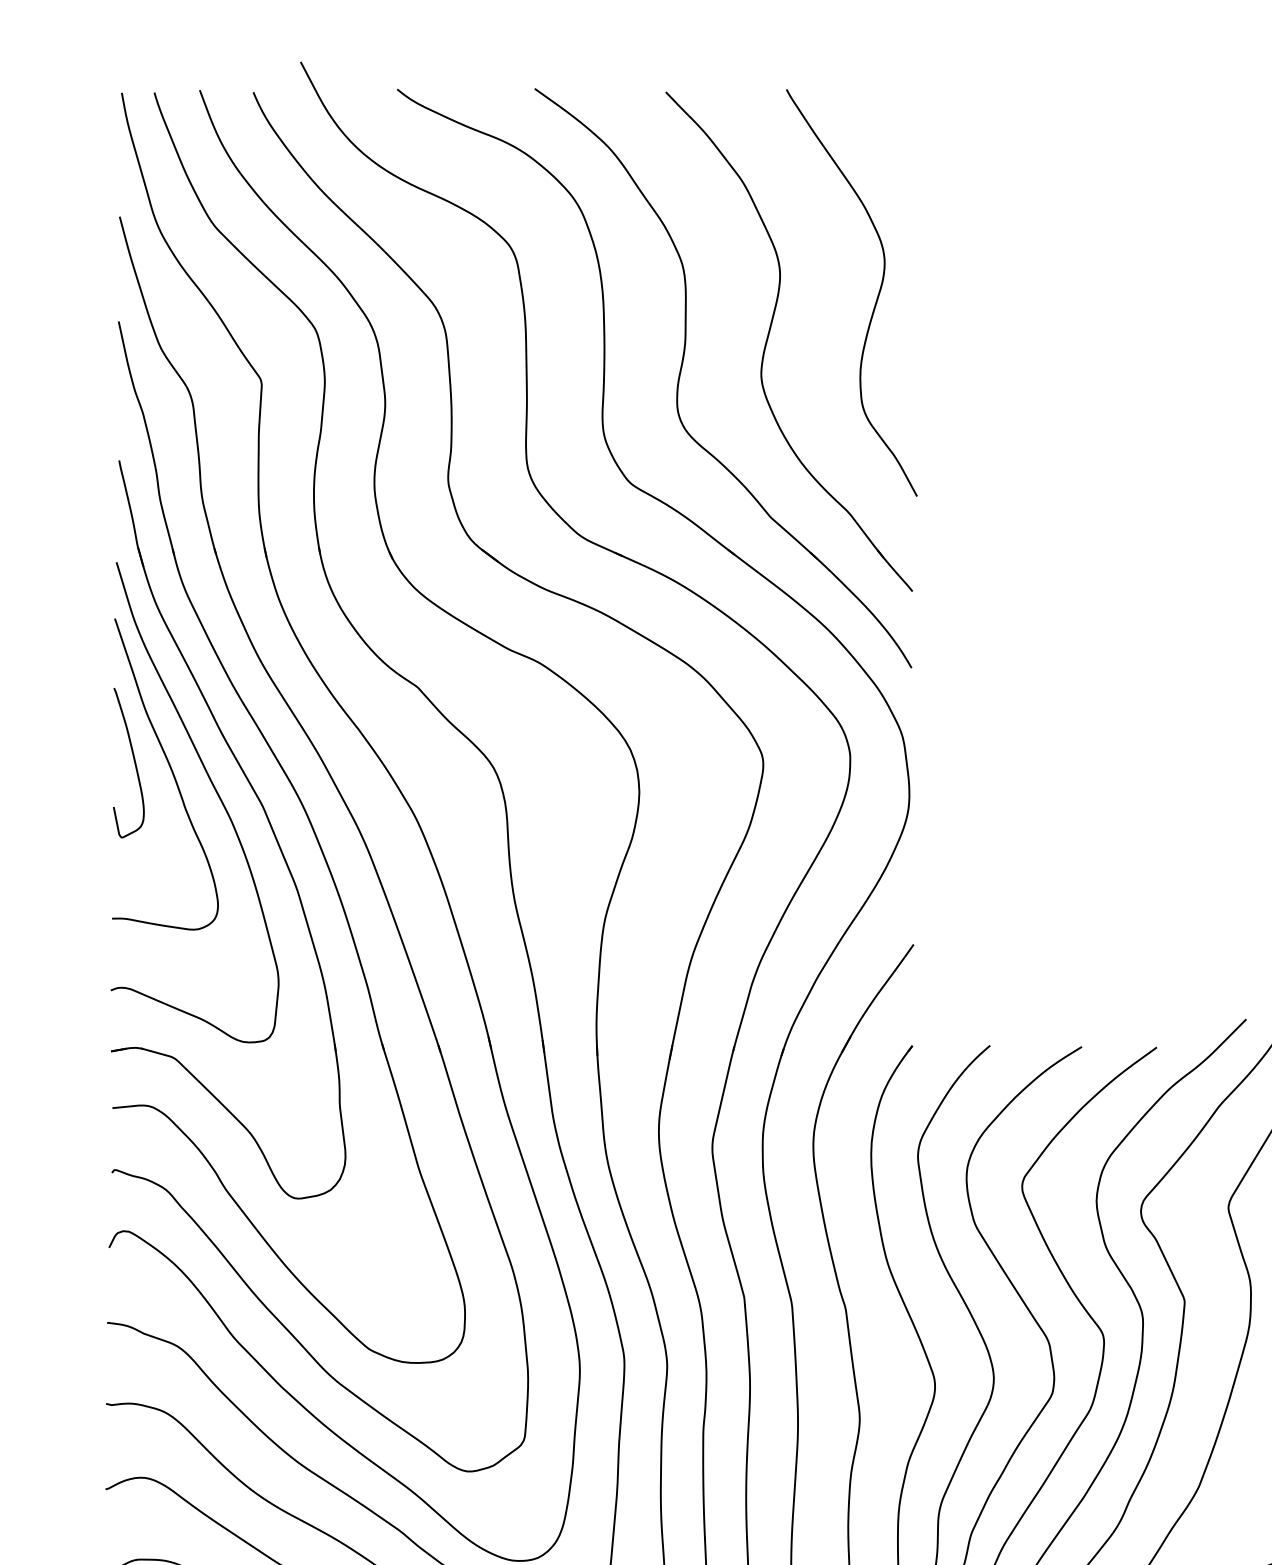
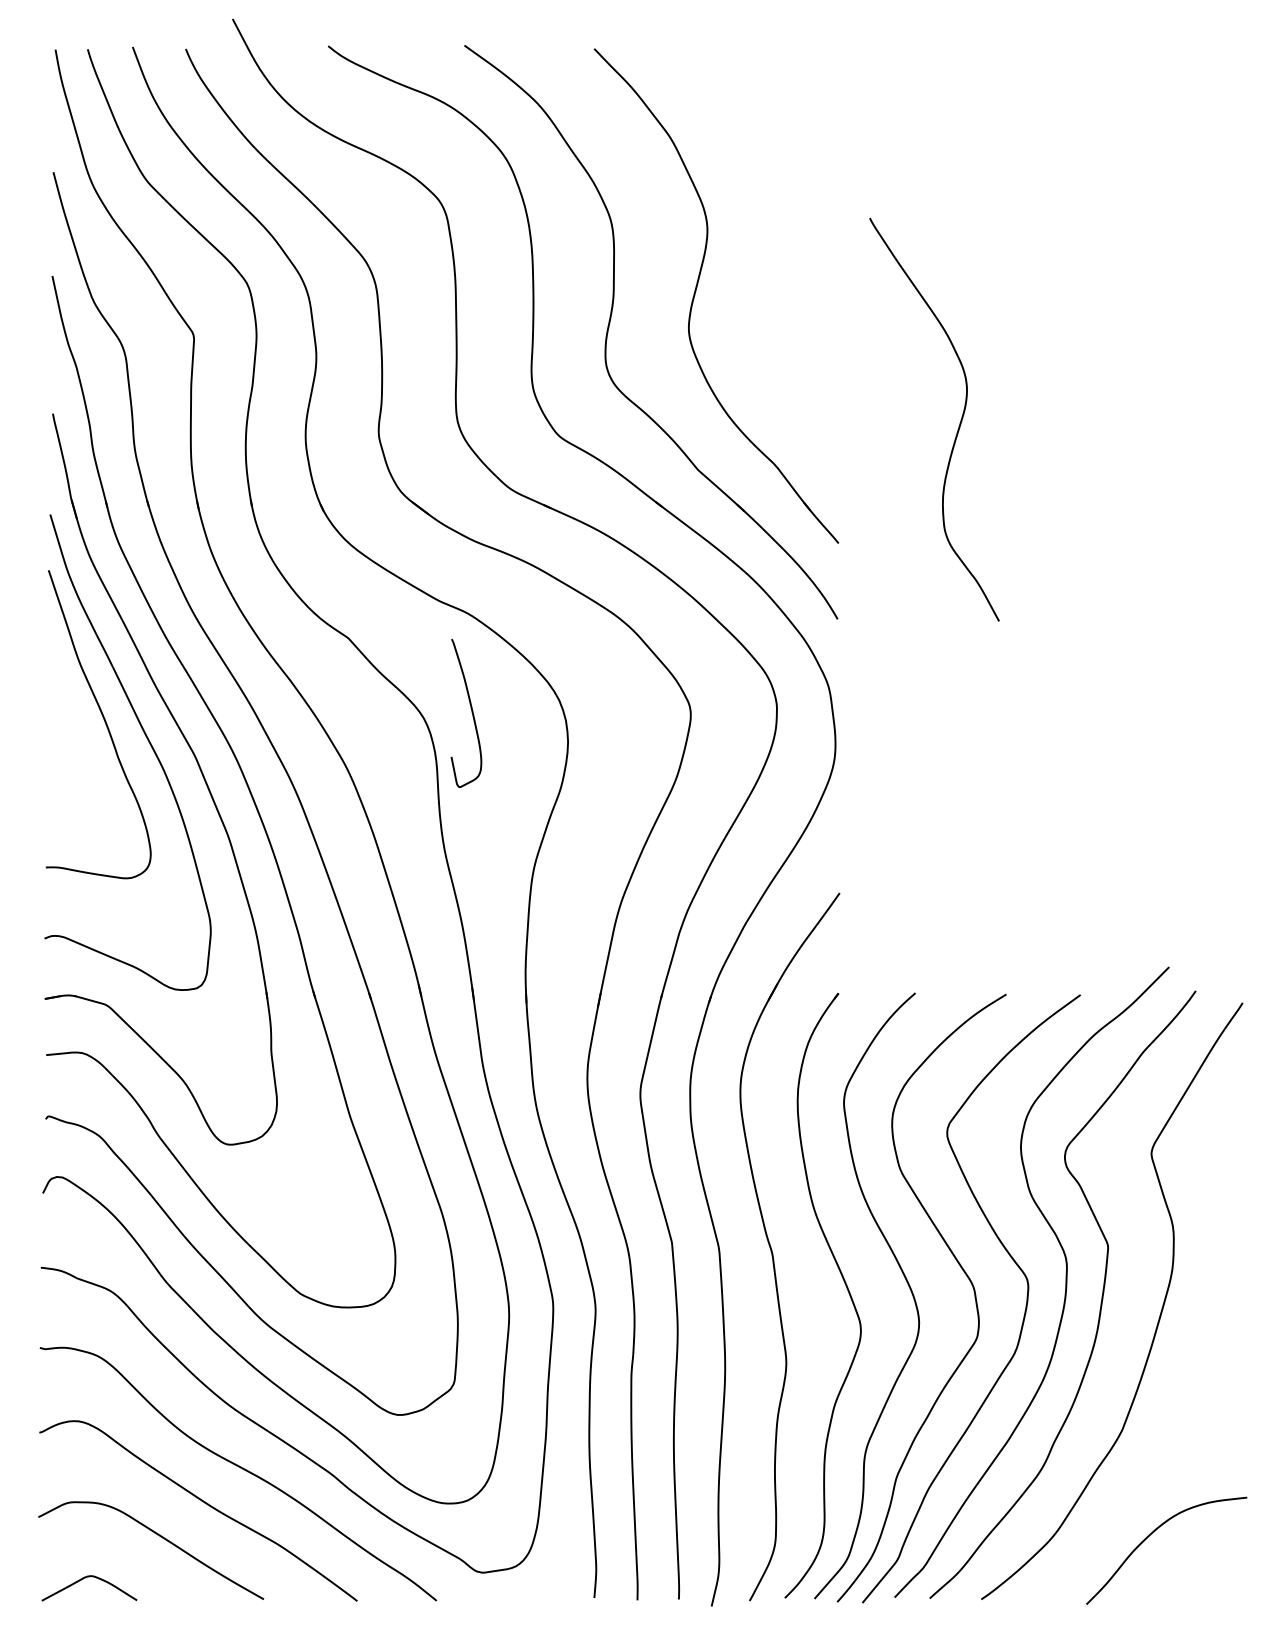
curve: (876, 299) -> (958, 426), moved
curve: (133, 762) -> (471, 712), moved

